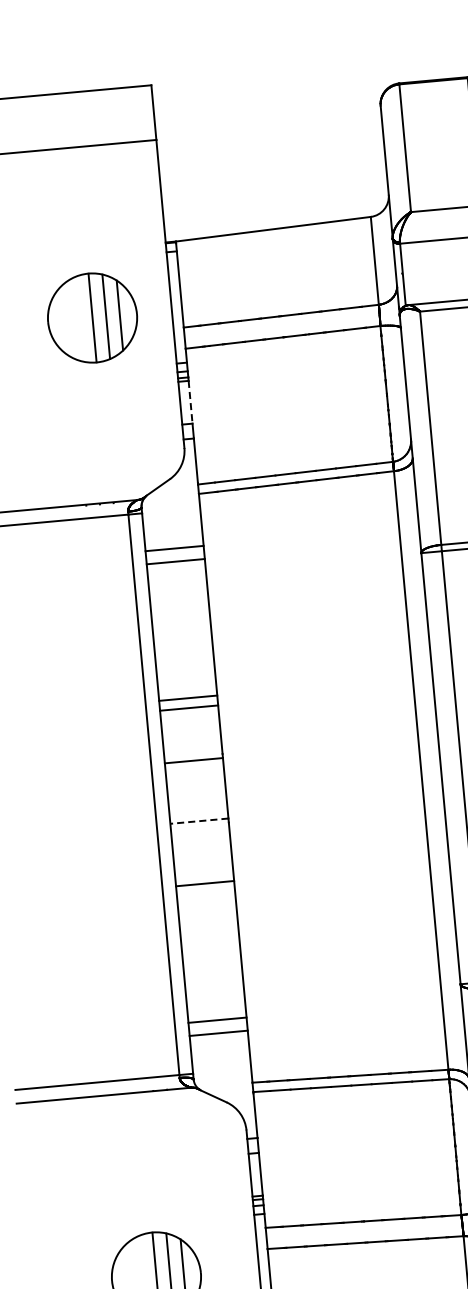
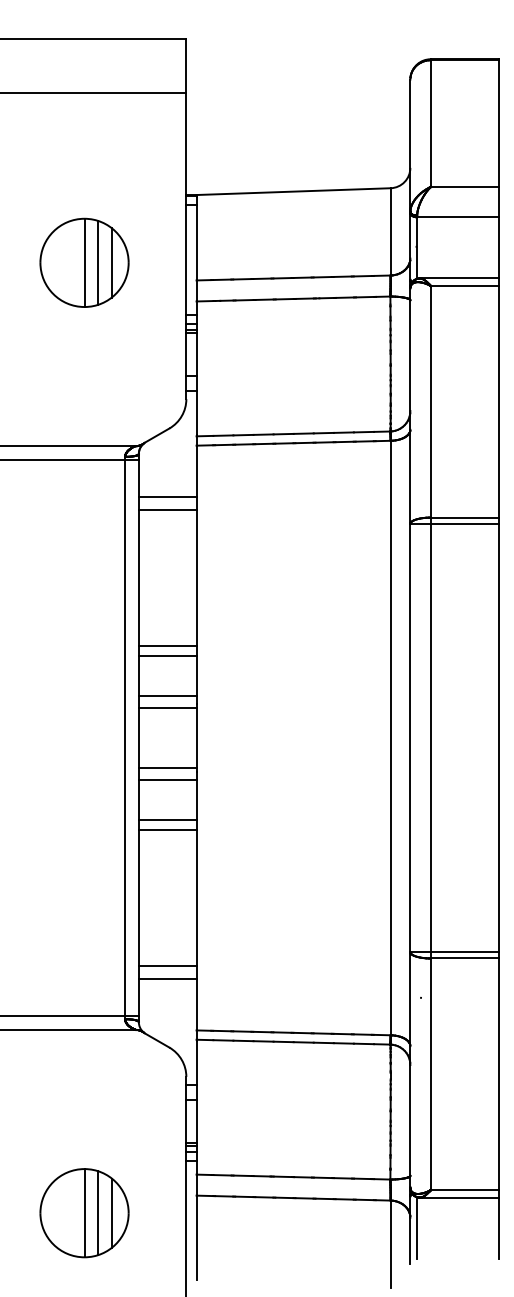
part: (92, 317) -> (84, 262), moved
line: (190, 403) -> (196, 355), dashed -> solid
line: (192, 749) -> (167, 696), added
line: (199, 821) -> (167, 768), dashed -> solid
line: (200, 833) -> (167, 780), added
line: (204, 873) -> (167, 820), added

